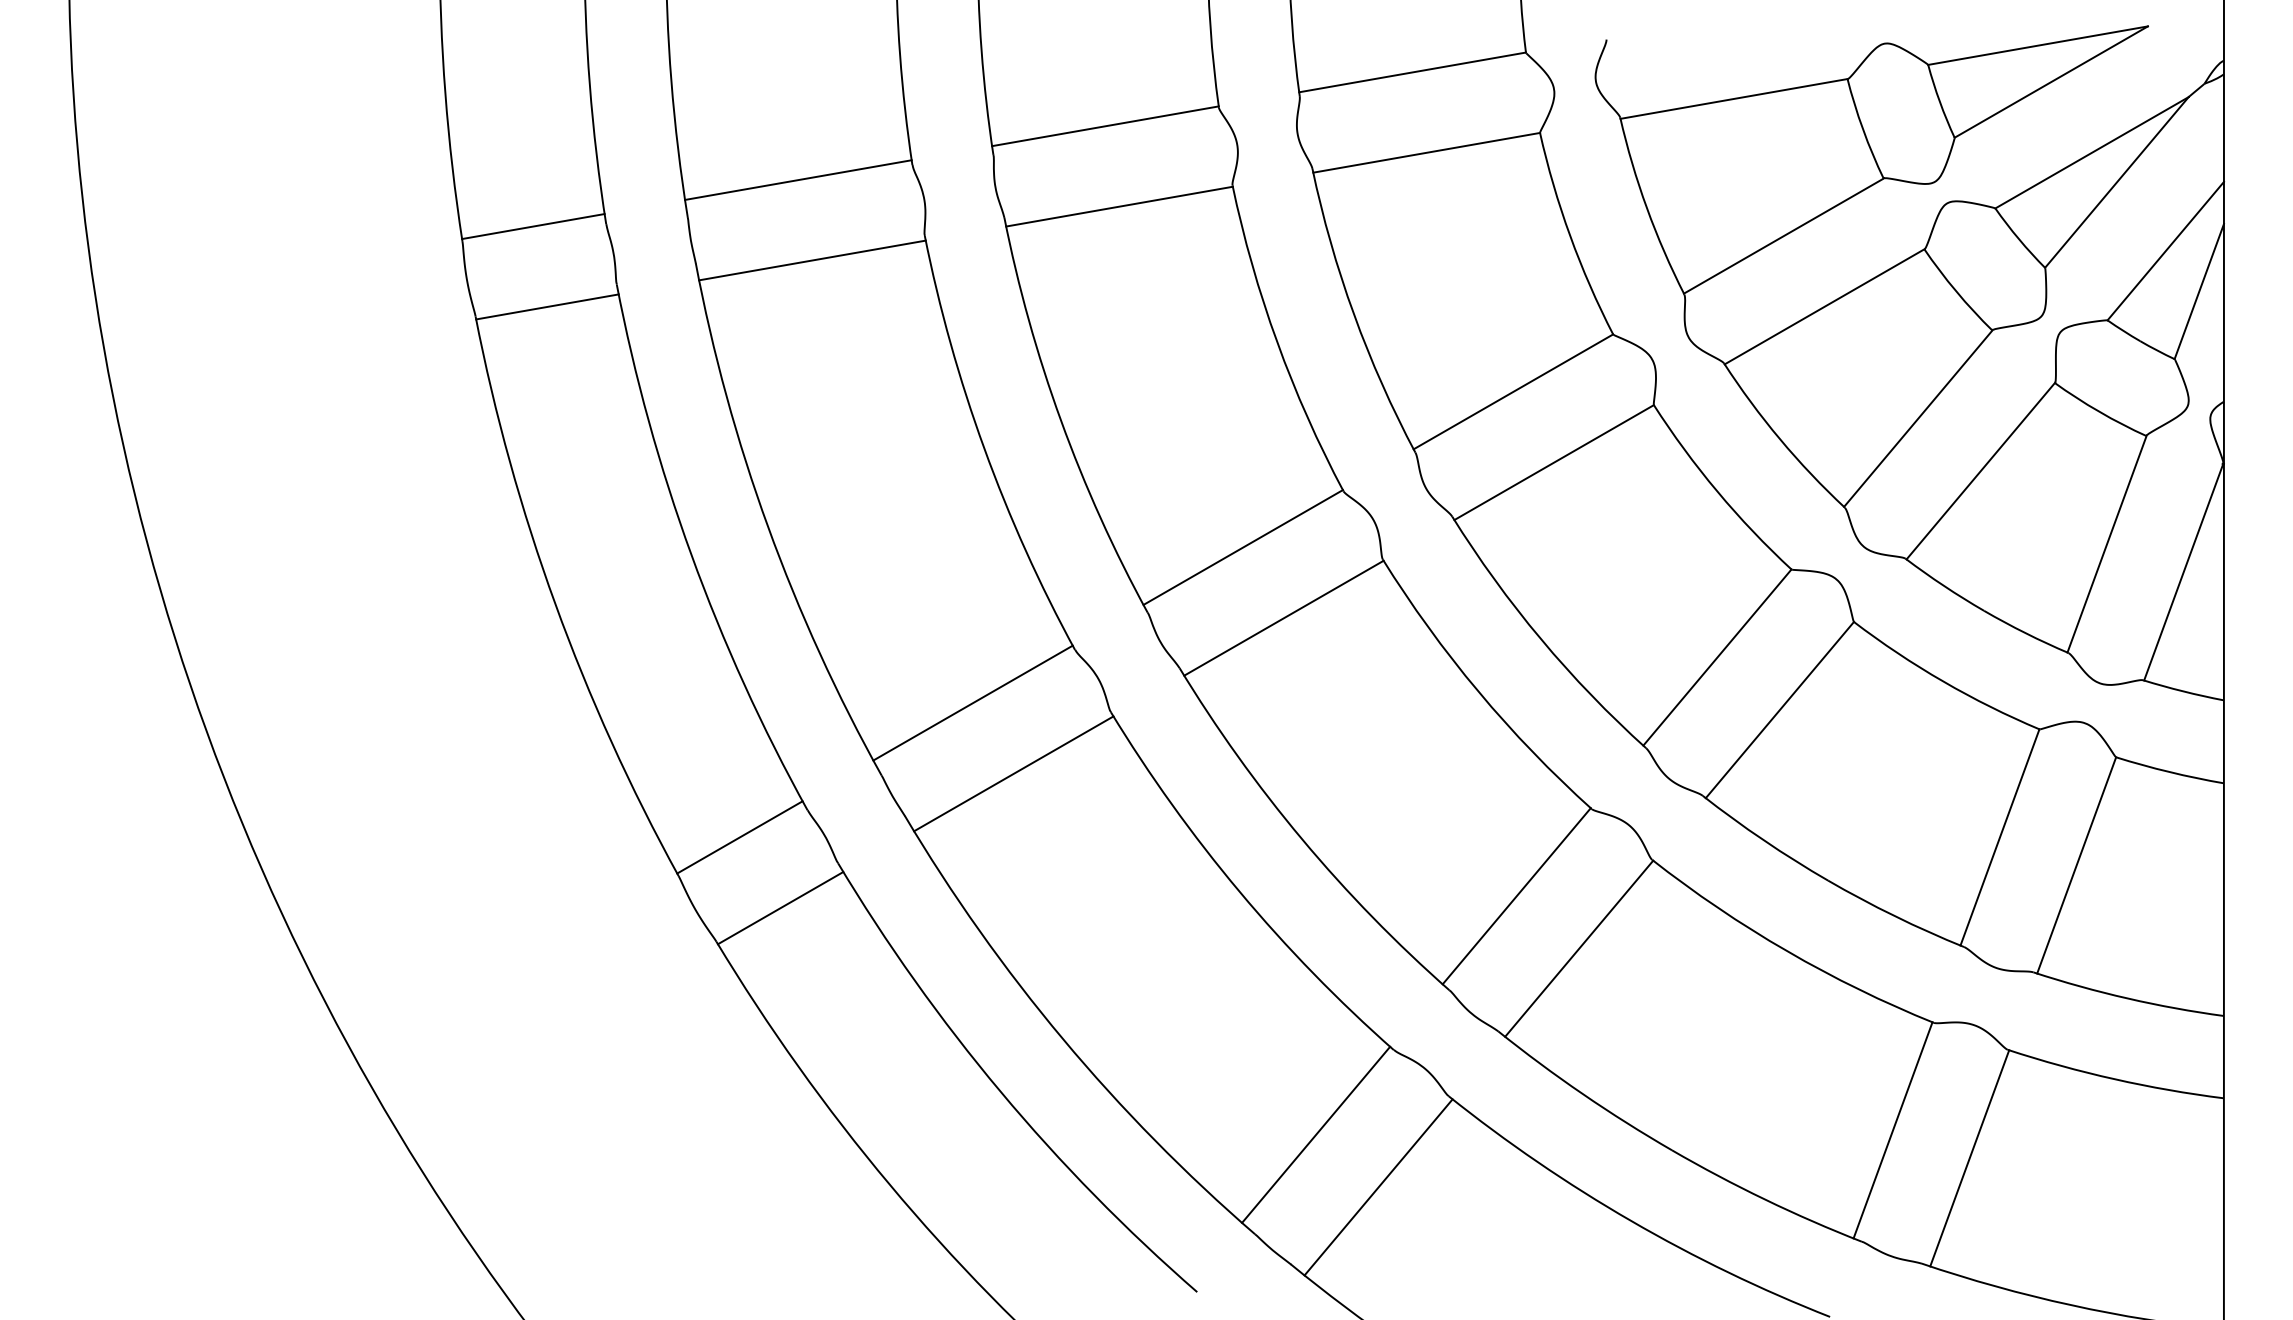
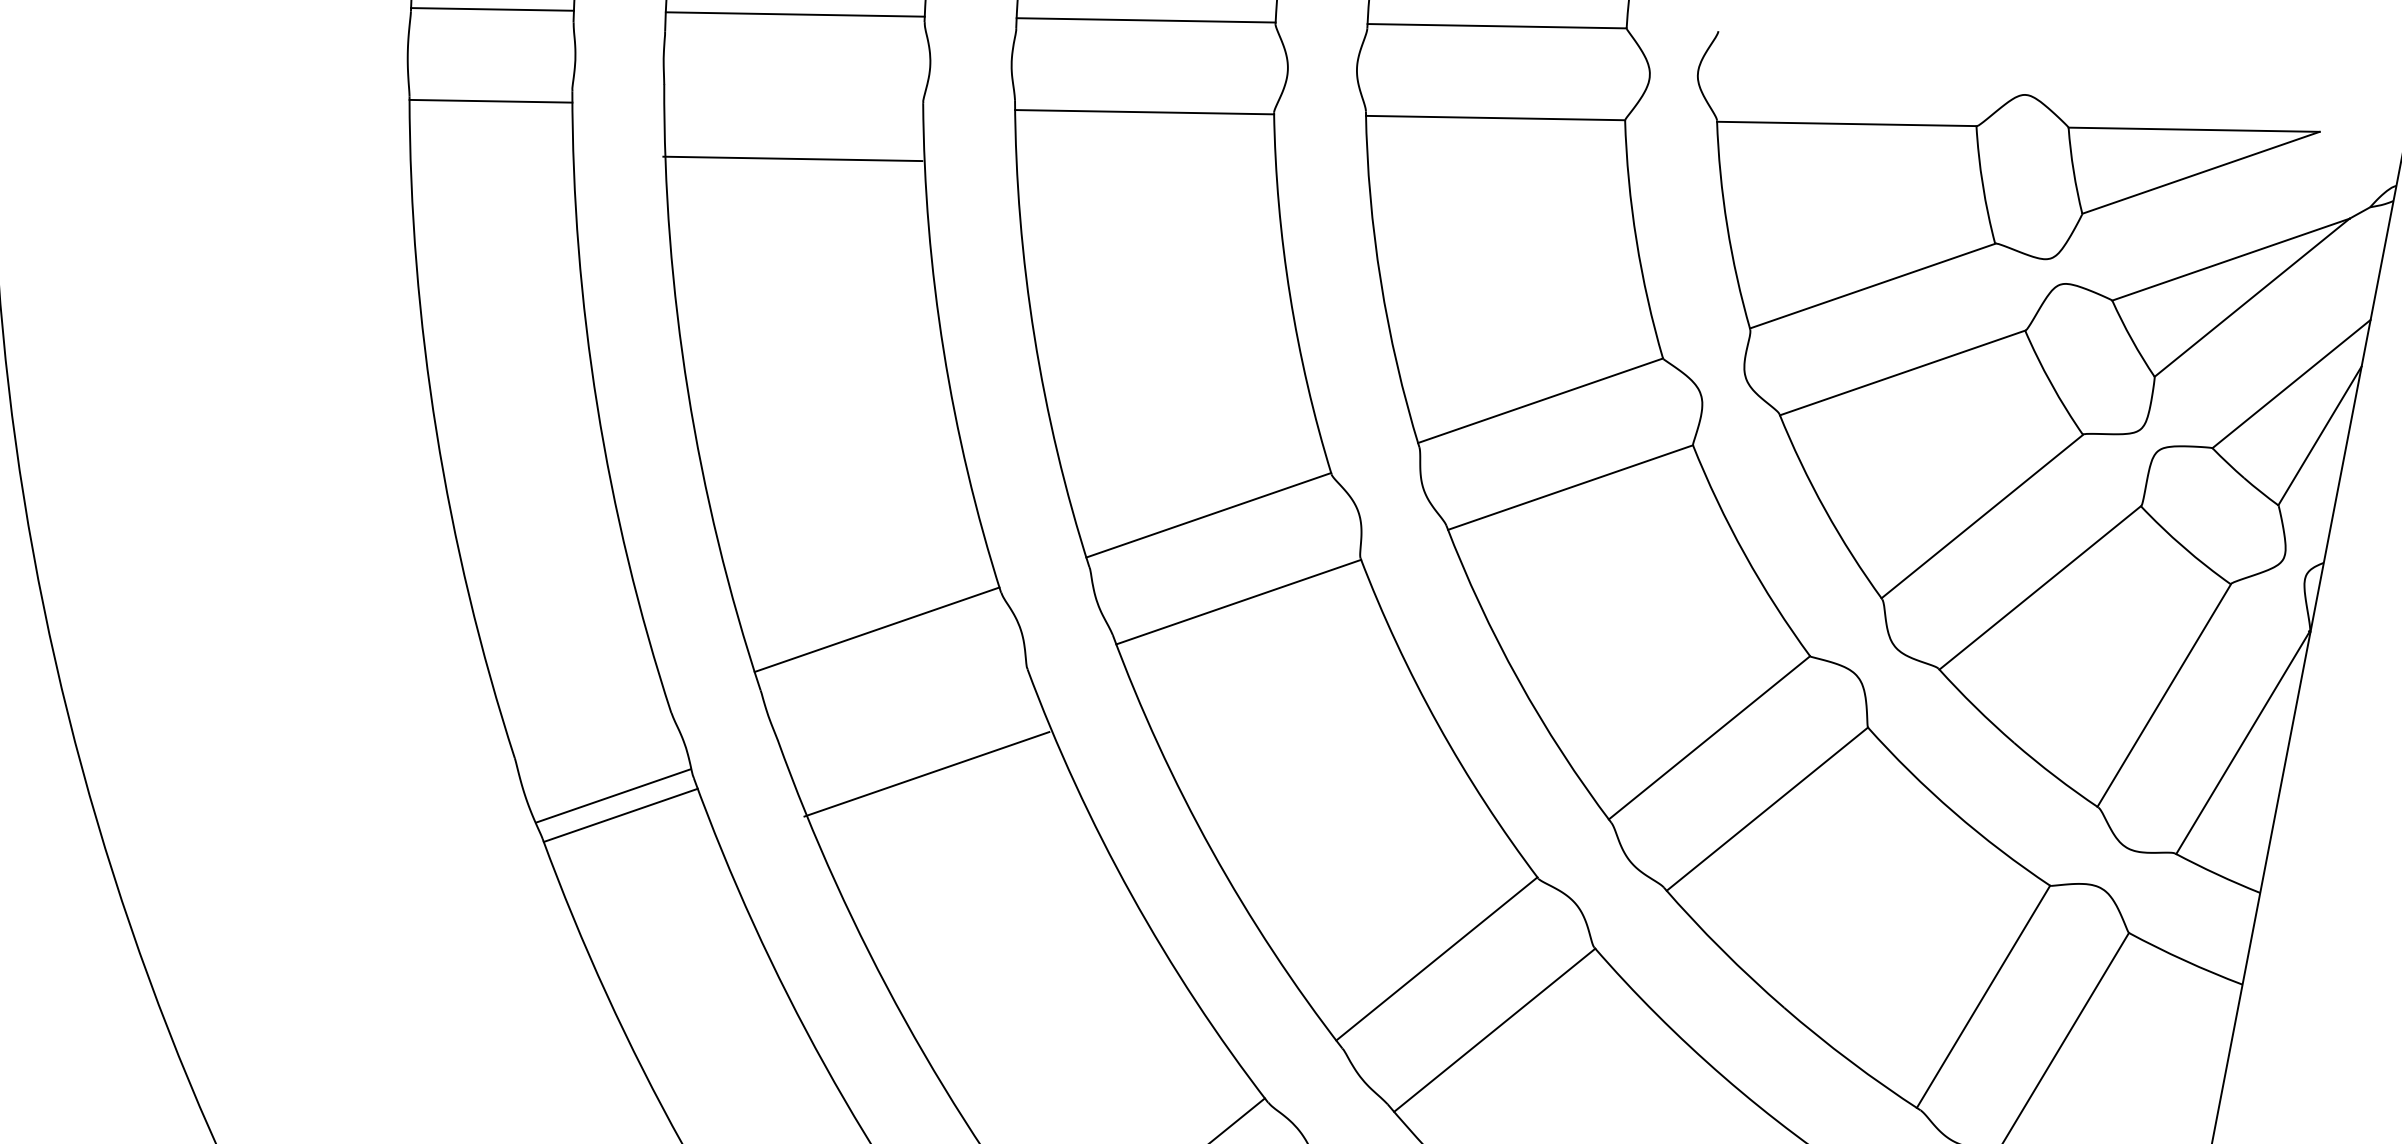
line: (812, 260) -> (792, 158), moved
line: (1013, 773) -> (926, 773), moved
line: (739, 837) -> (612, 795), moved

